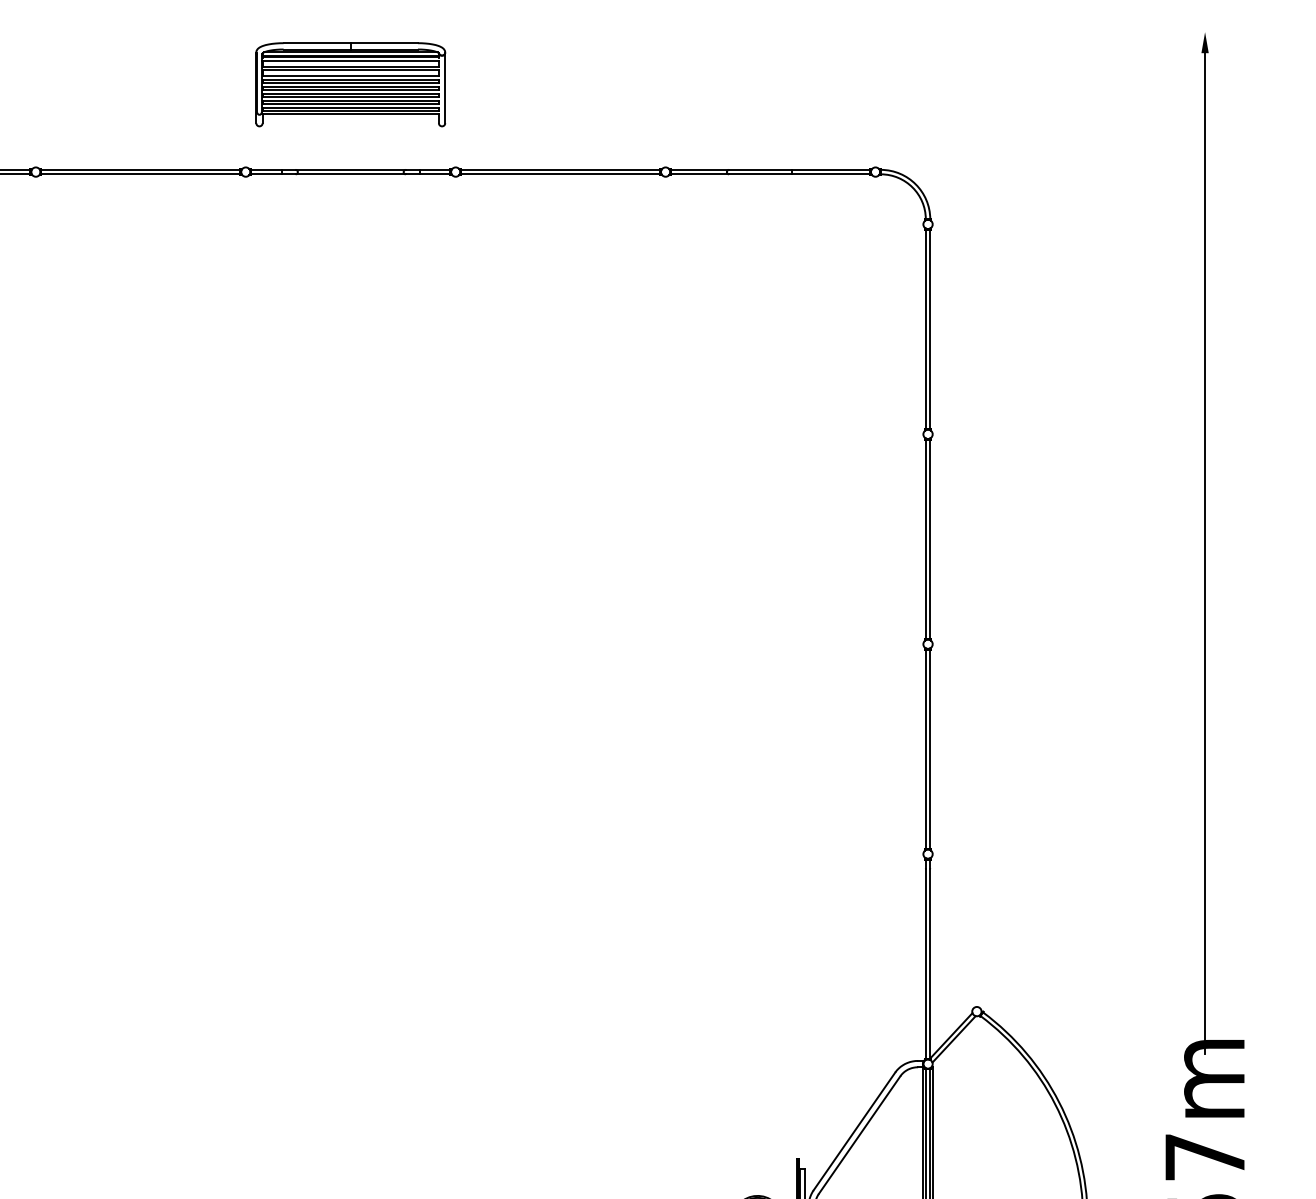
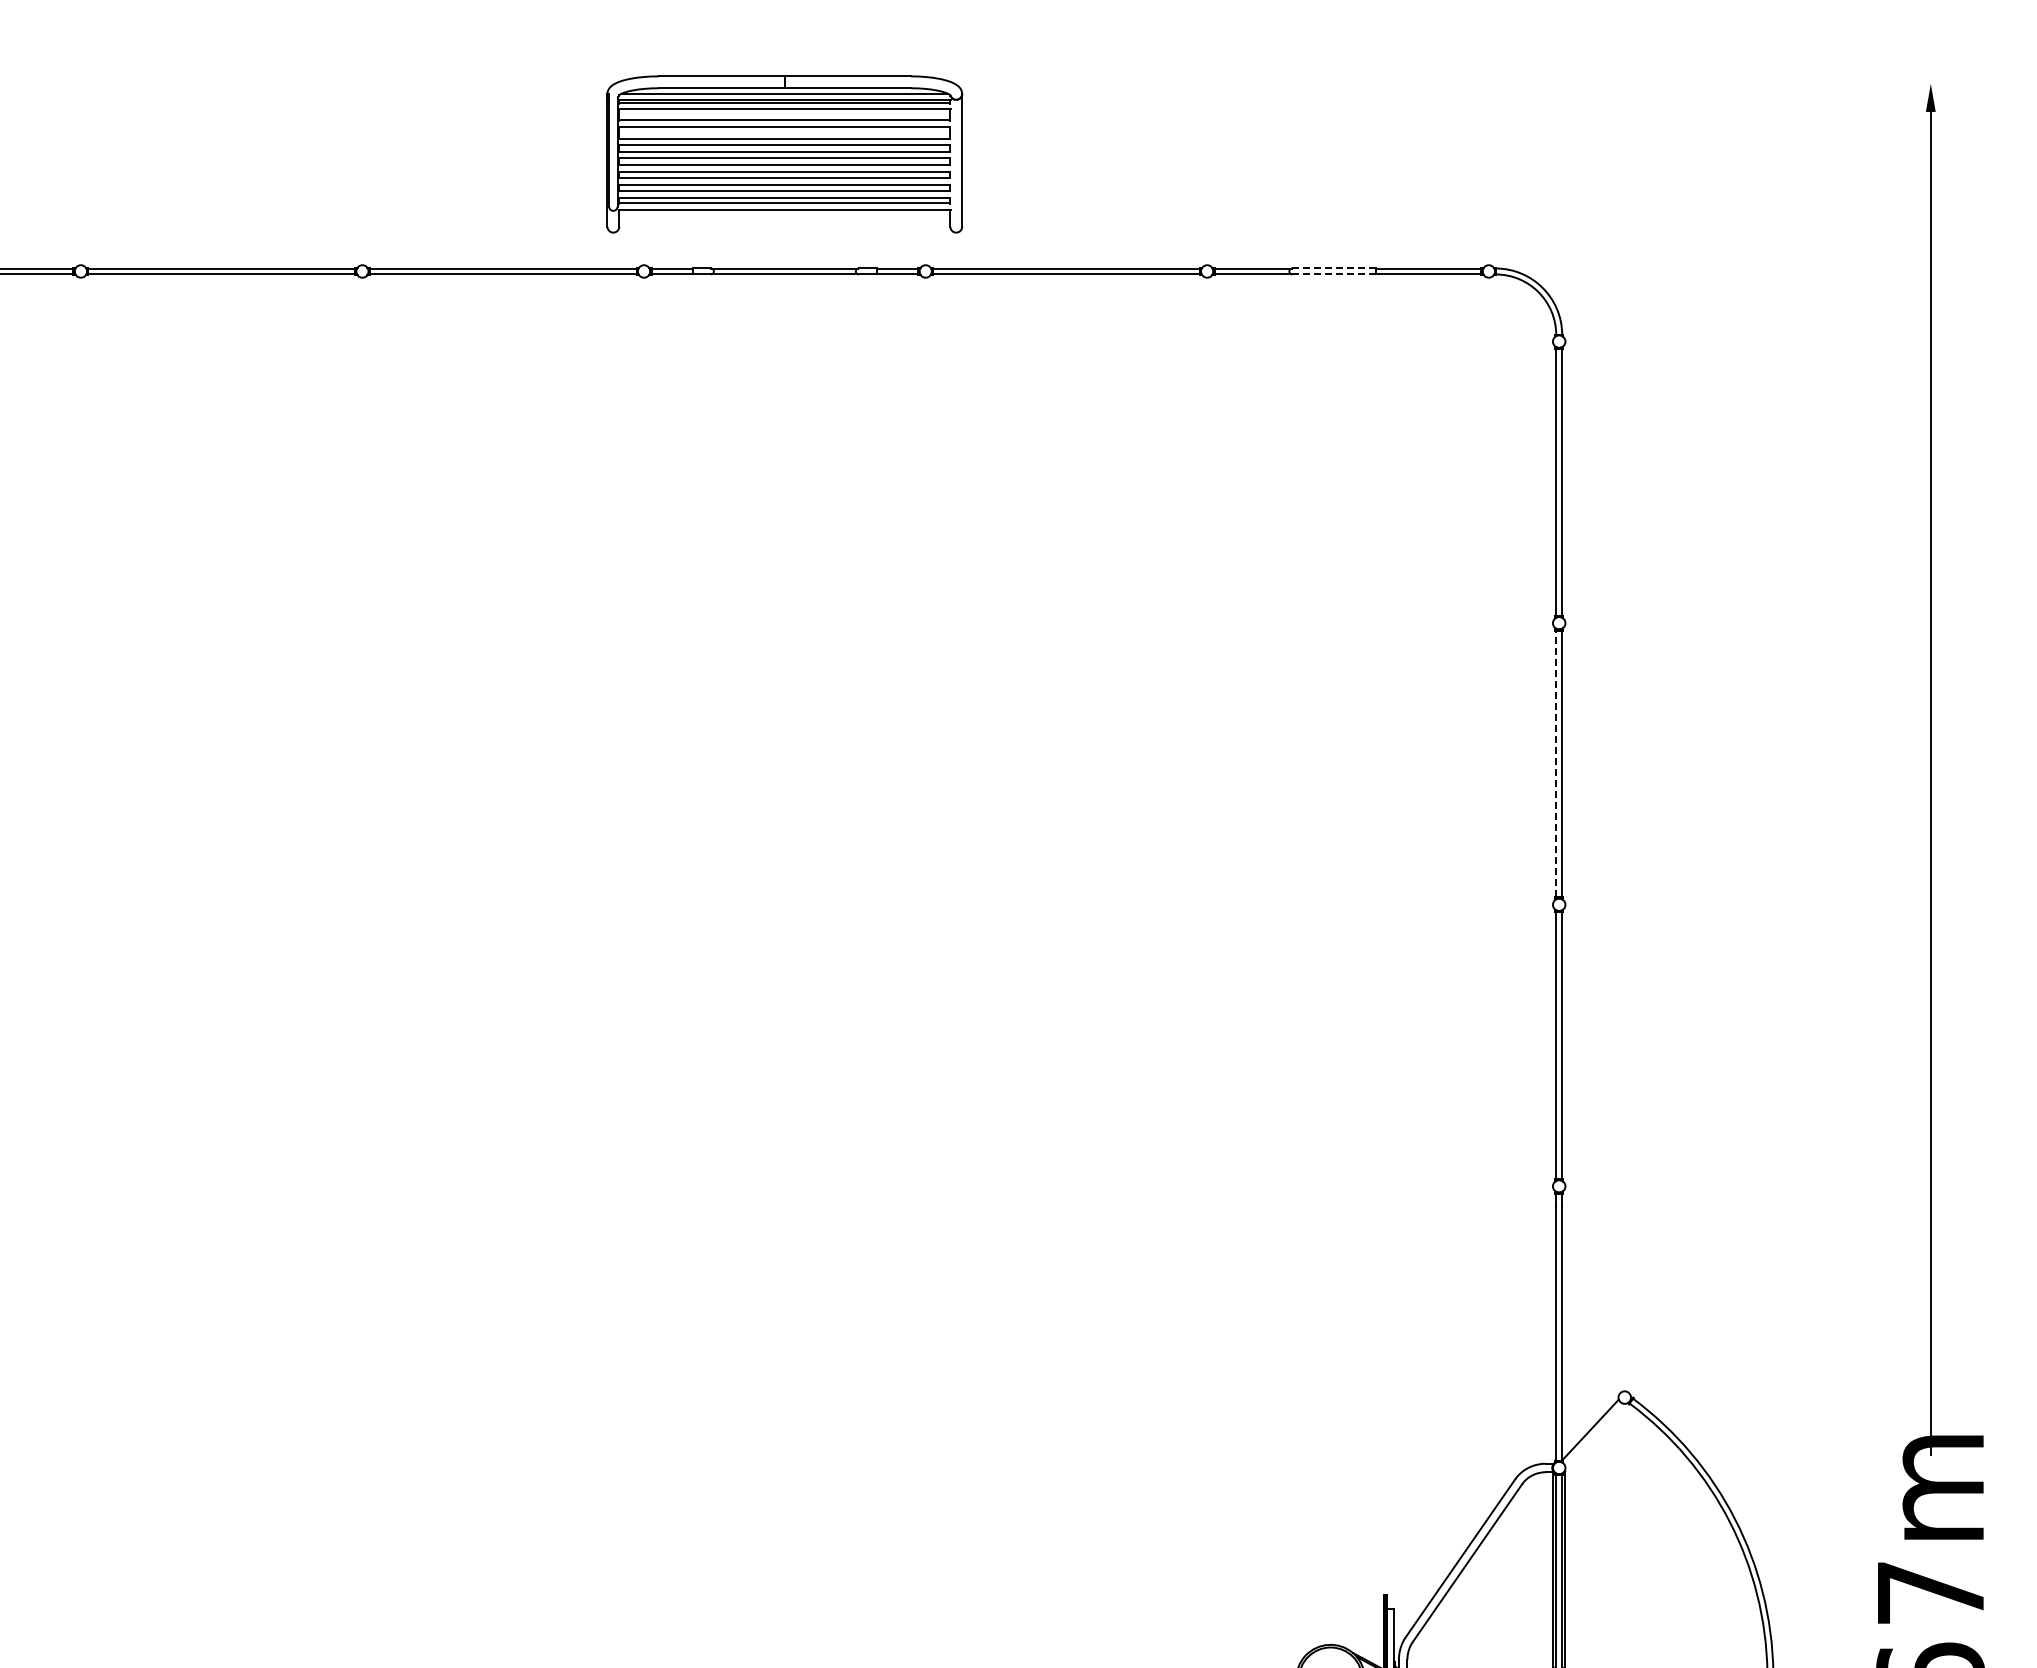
part: (350, 84) -> (784, 153), size x1.4
line: (760, 169) -> (1334, 268), solid -> dashed
line: (760, 174) -> (1334, 274), solid -> dashed
line: (926, 538) -> (1556, 763), solid -> dashed
line: (954, 1039) -> (1594, 1434), removed

